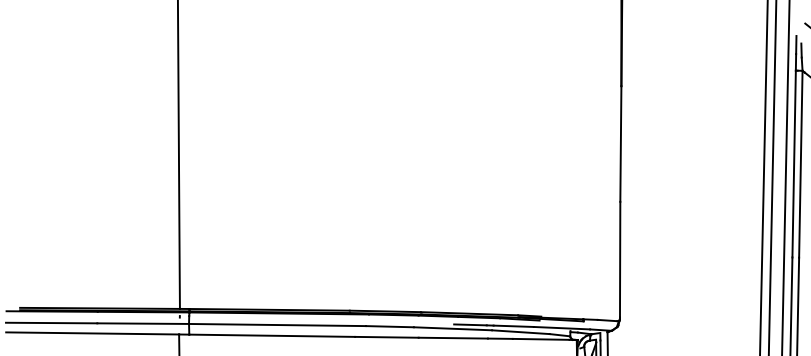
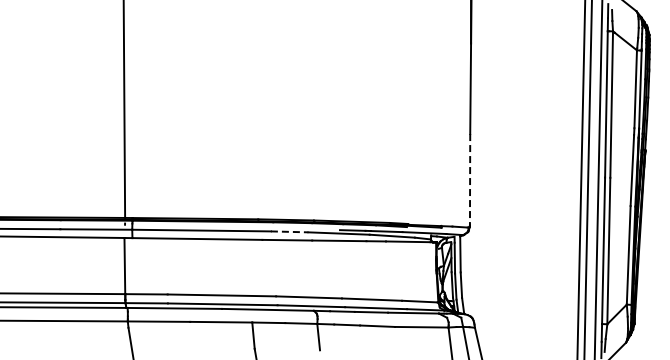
line: (620, 259) -> (470, 179), solid -> dashed
line: (389, 326) -> (289, 231), solid -> dashed

